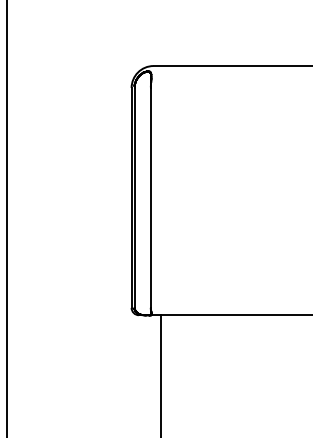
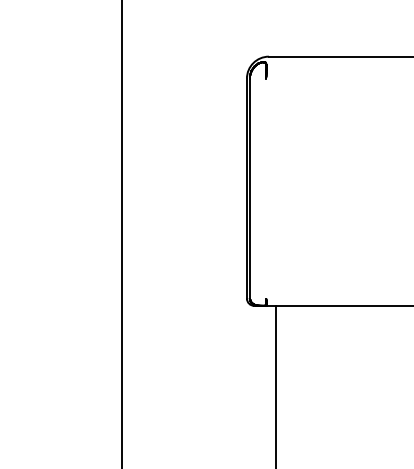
line: (151, 197) -> (266, 188), removed

